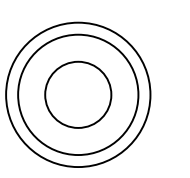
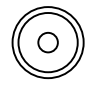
circle: (77, 94) -> (47, 42), size x0.6

